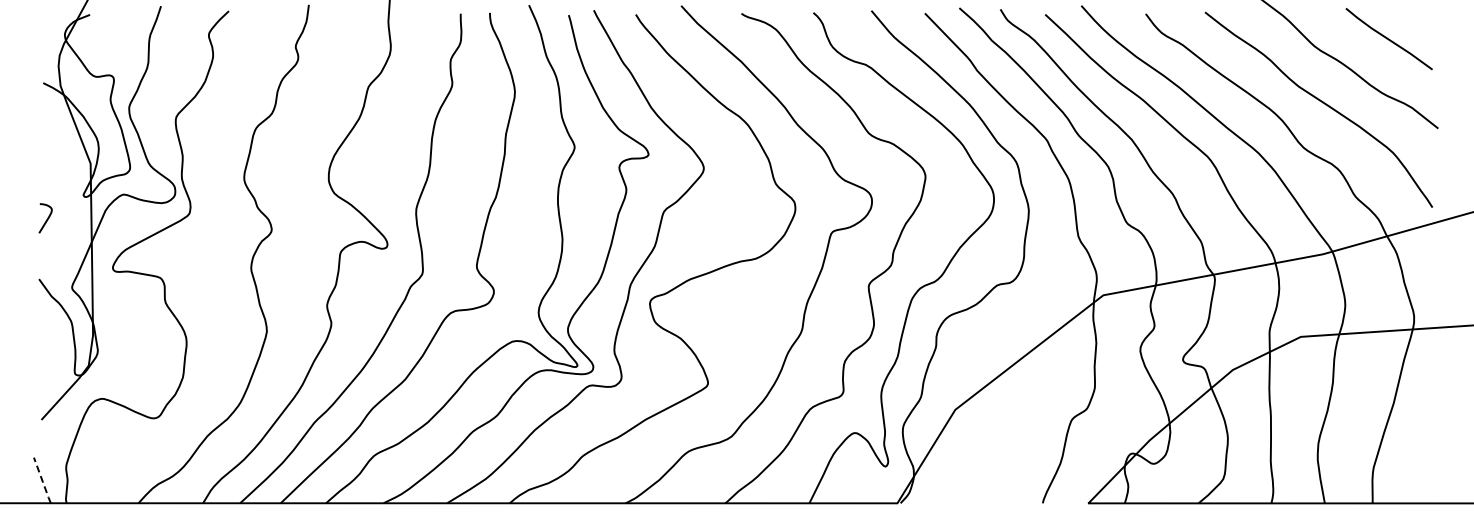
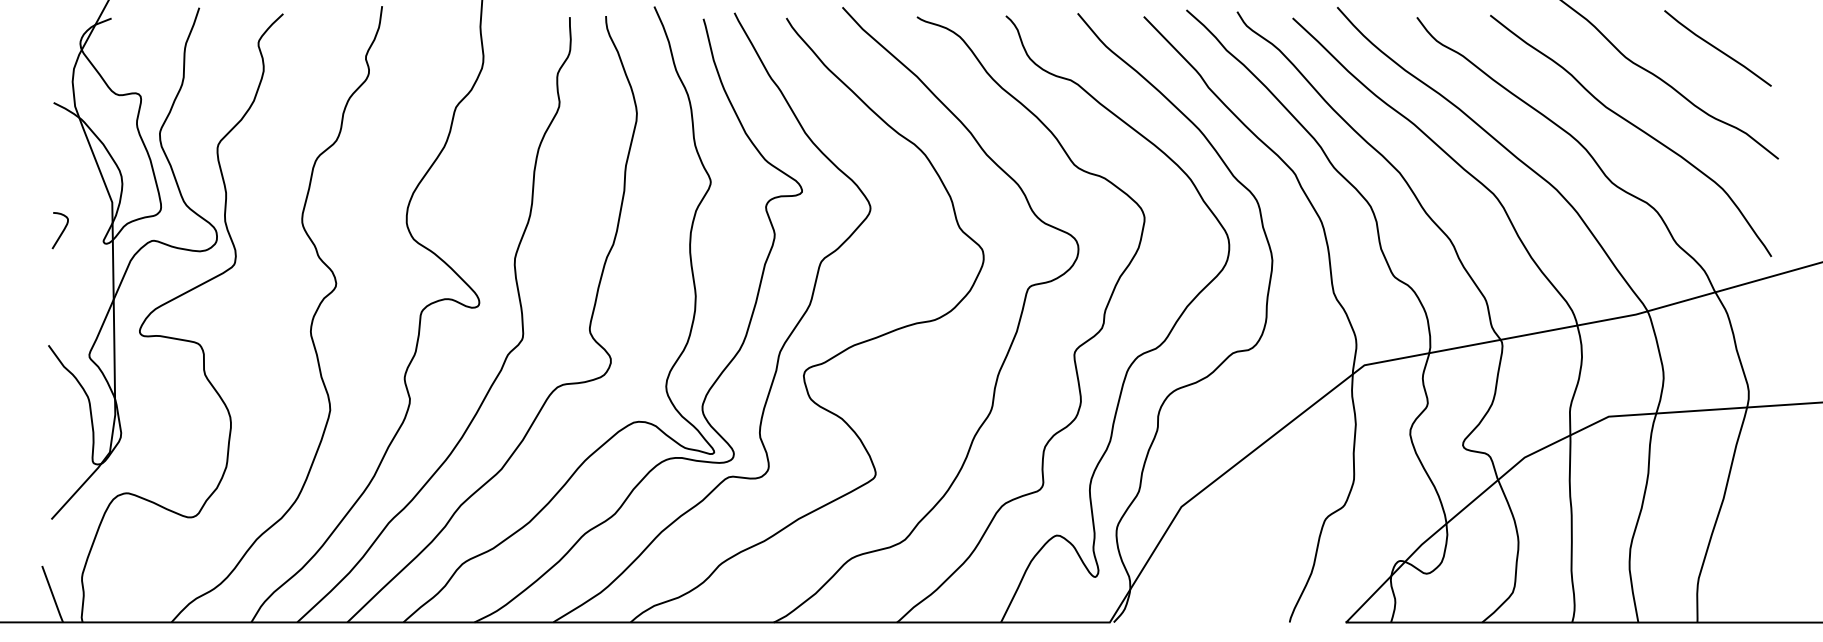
curve: (46, 219) -> (61, 231), moved
line: (42, 480) -> (52, 594), dashed -> solid

